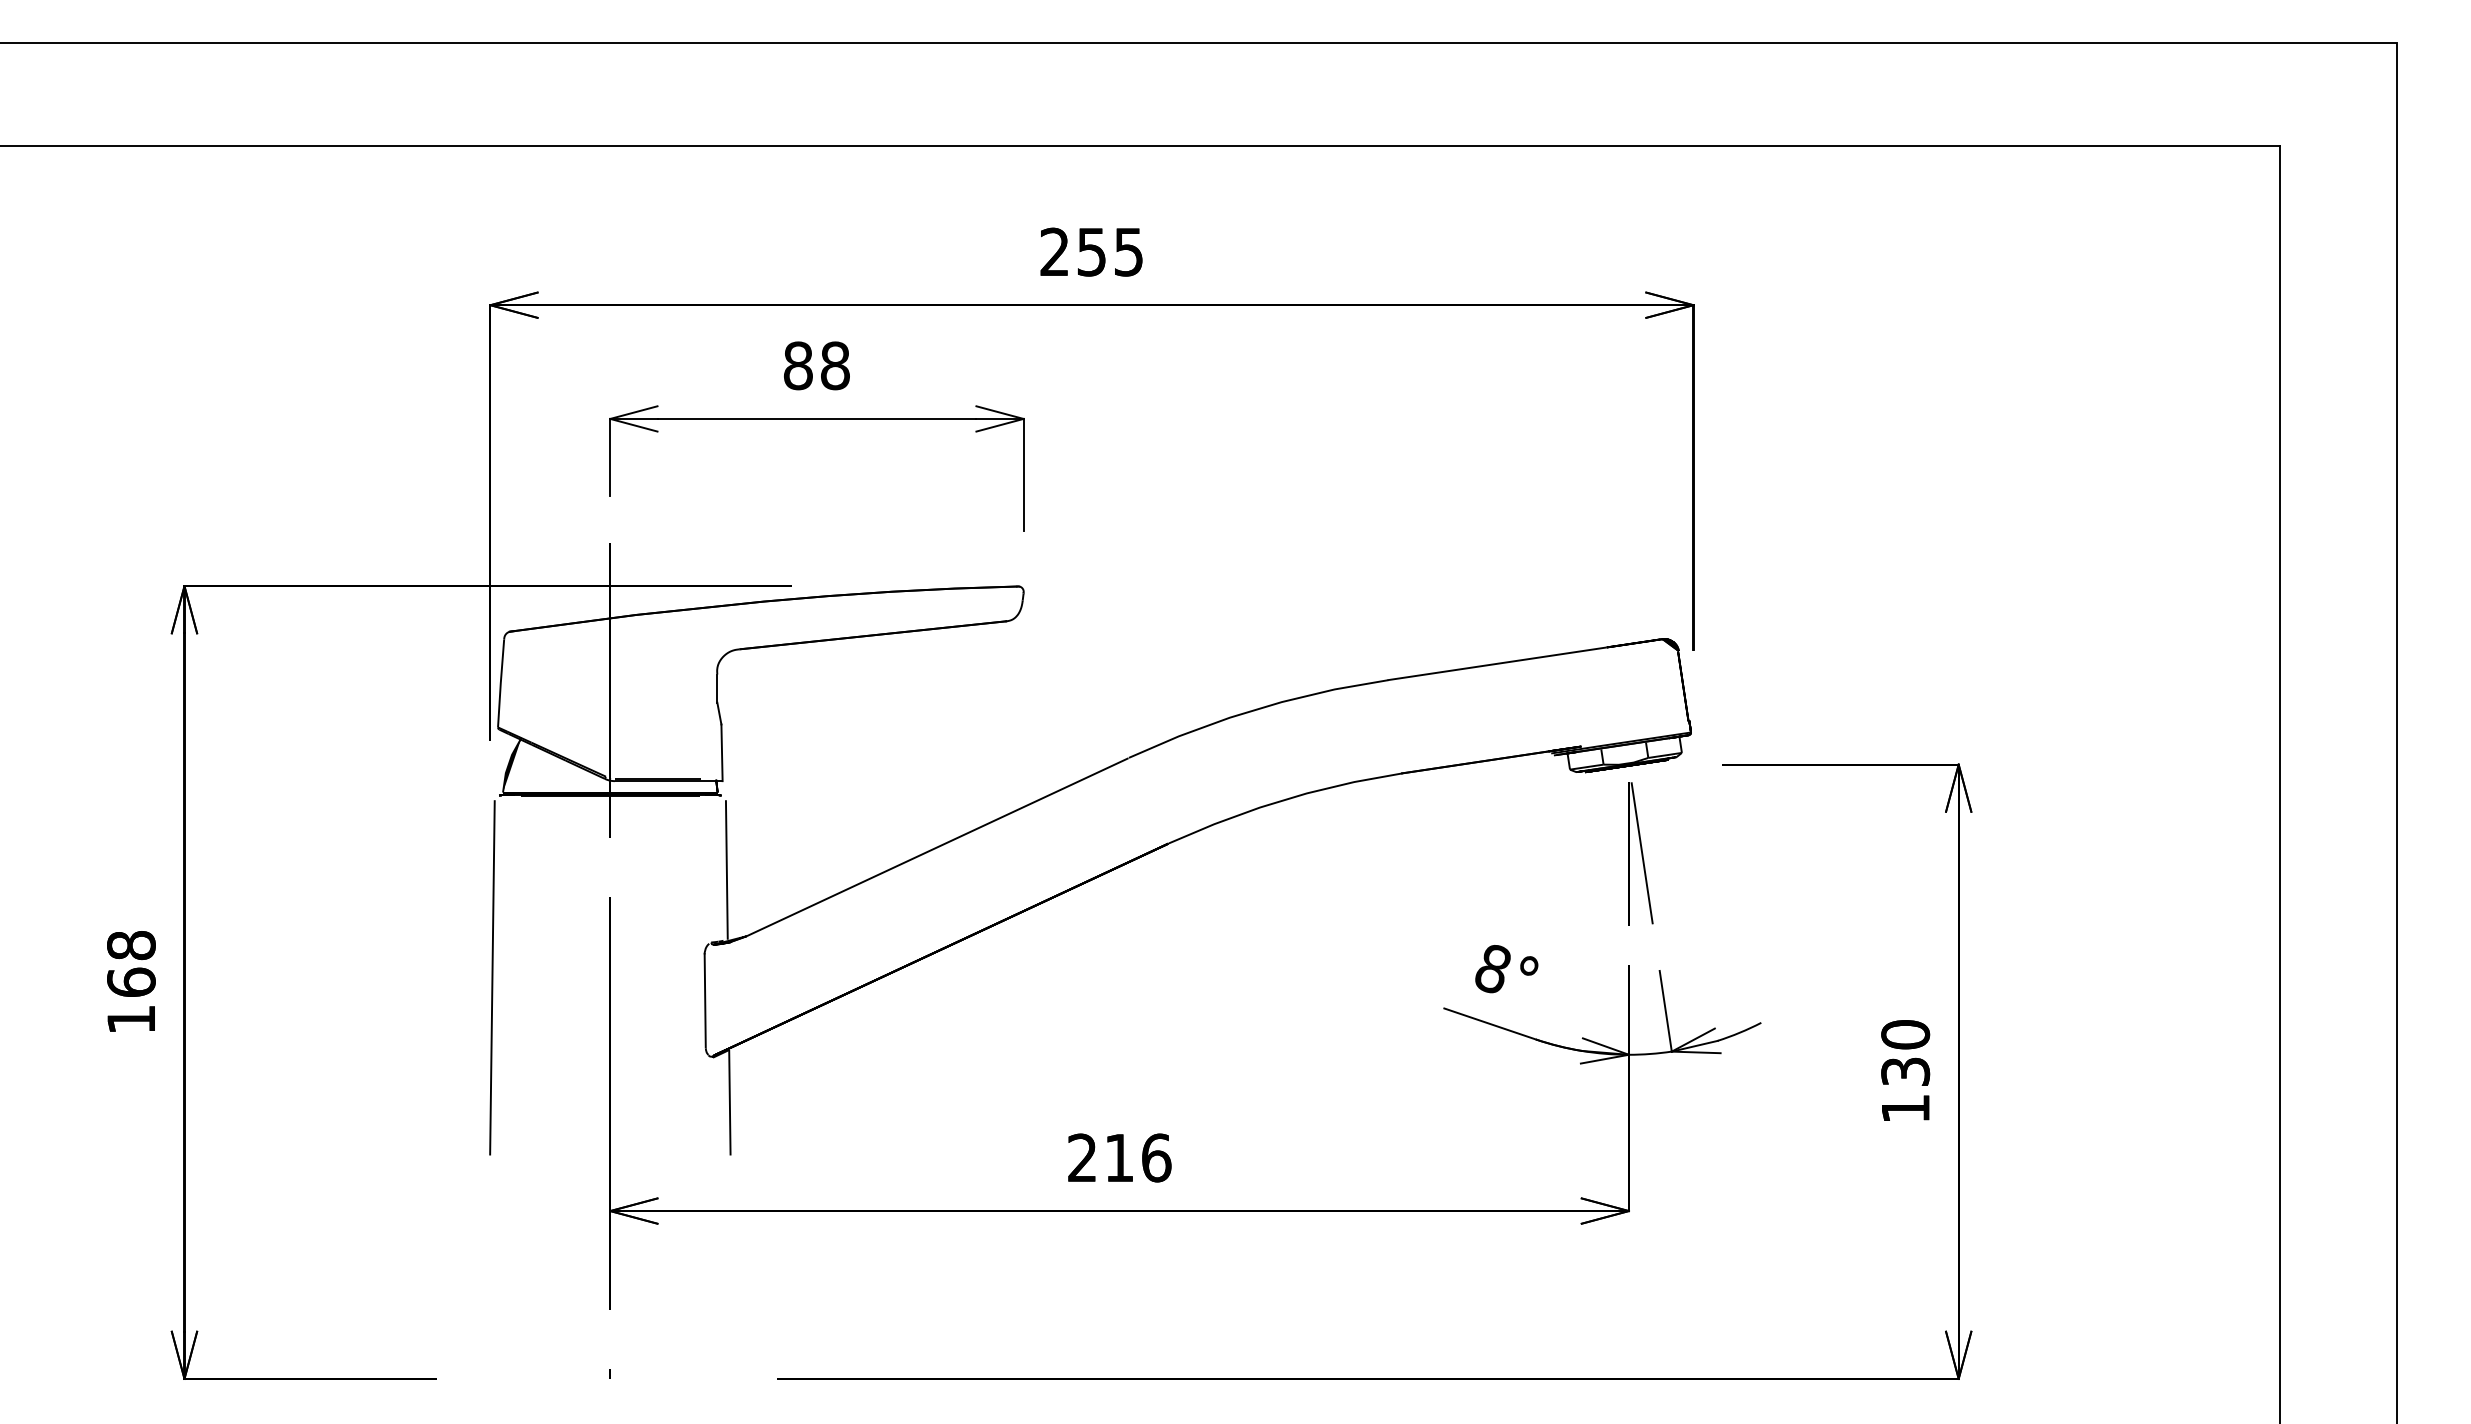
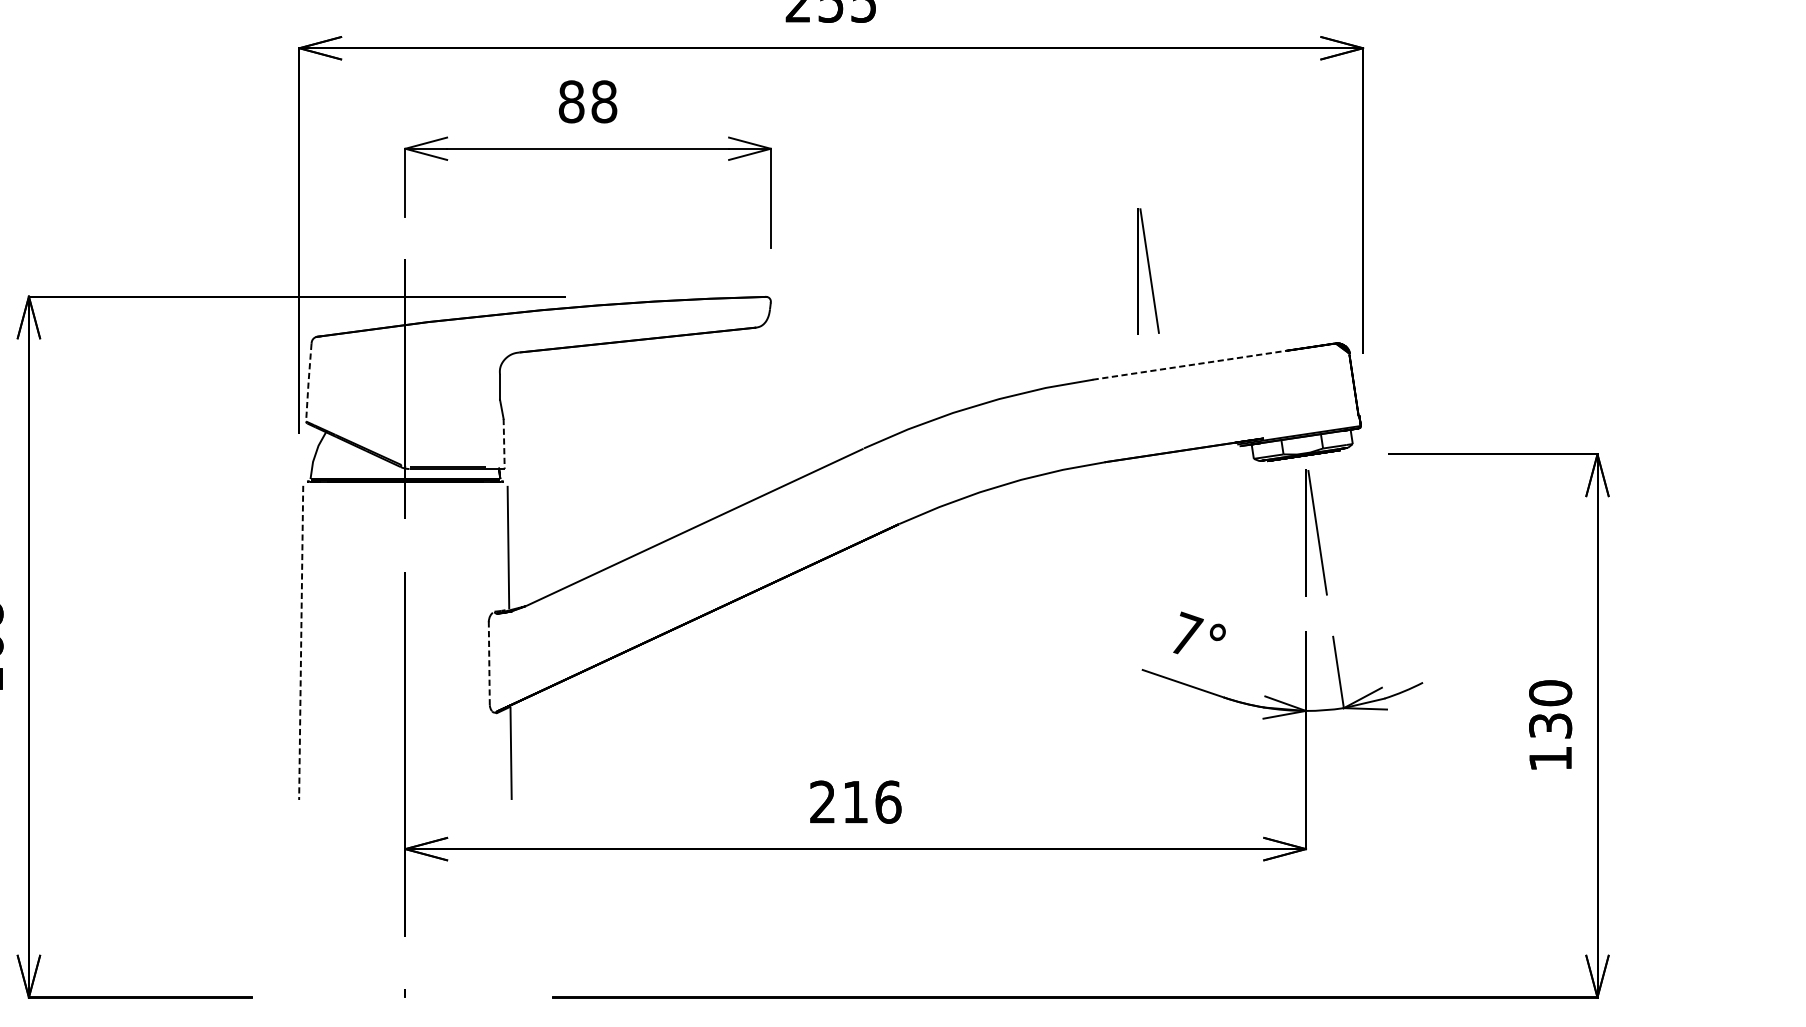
part: (1450, 557) -> (1148, 271), added
line: (1497, 663) -> (1189, 365), solid -> dashed
line: (500, 683) -> (308, 382), solid -> dashed
line: (722, 753) -> (504, 444), solid -> dashed
fill: (512, 764) -> (318, 454), removed
text: (1494, 967) -> (1187, 633), 8° -> 7°
line: (492, 977) -> (301, 642), solid -> dashed
line: (705, 1000) -> (489, 662), solid -> dashed

